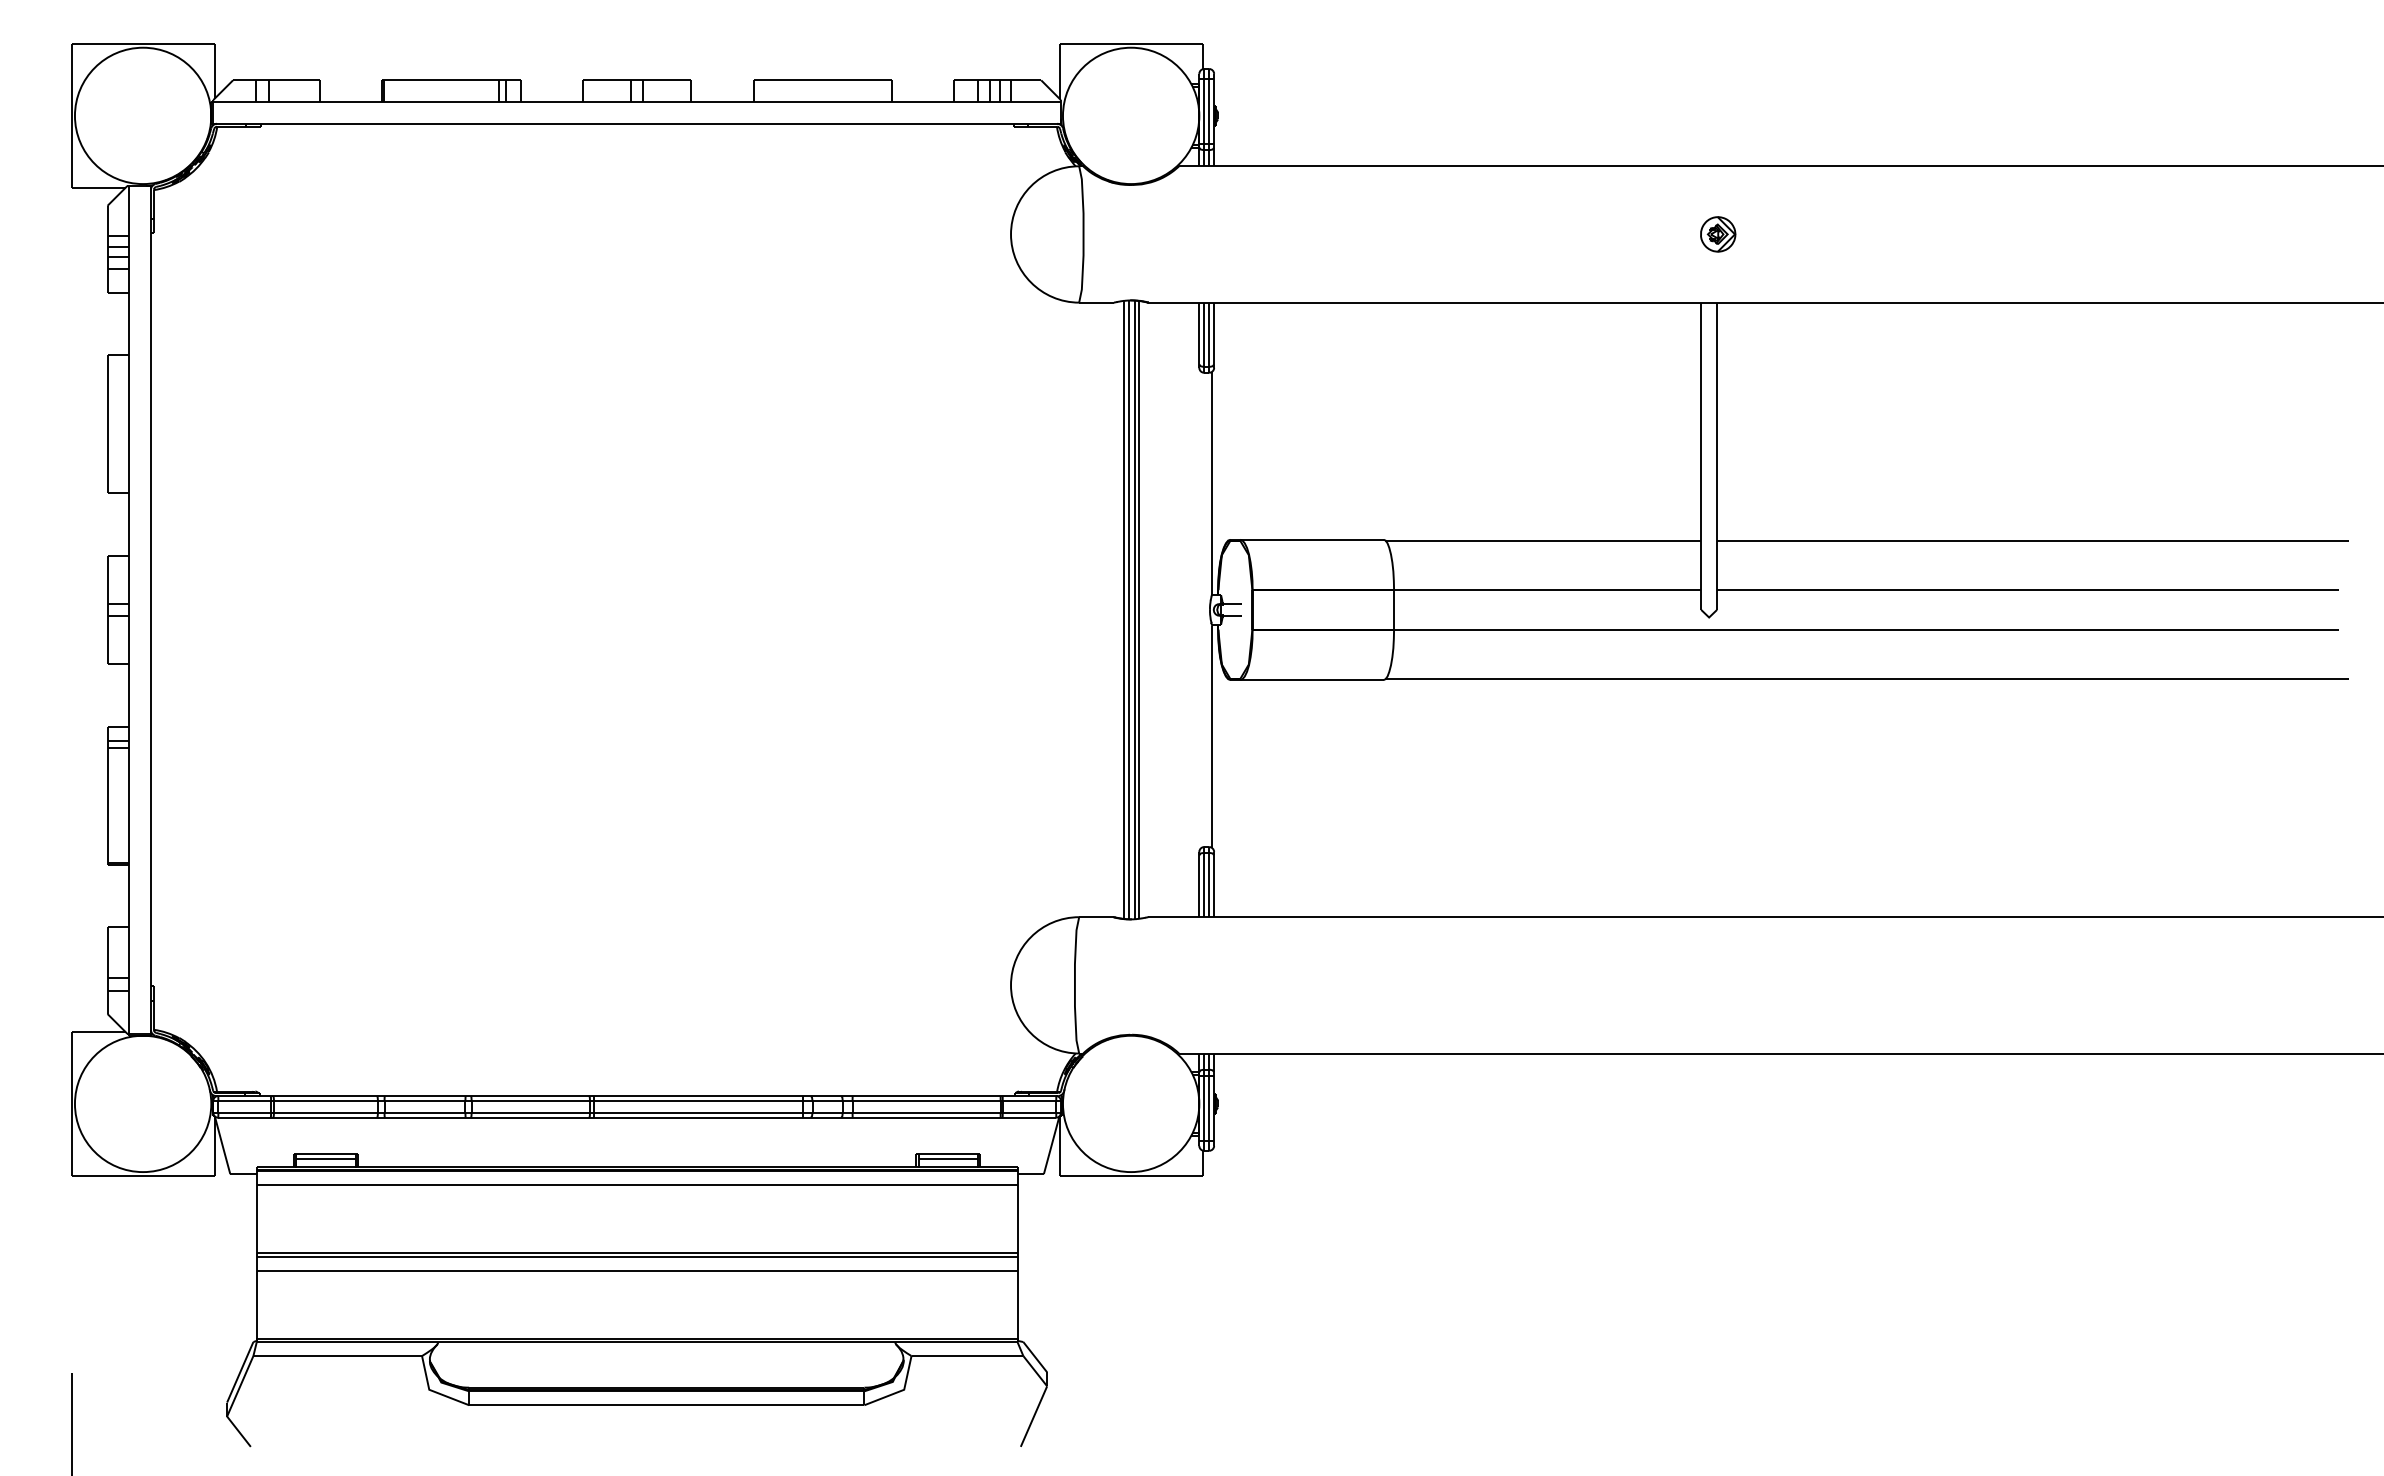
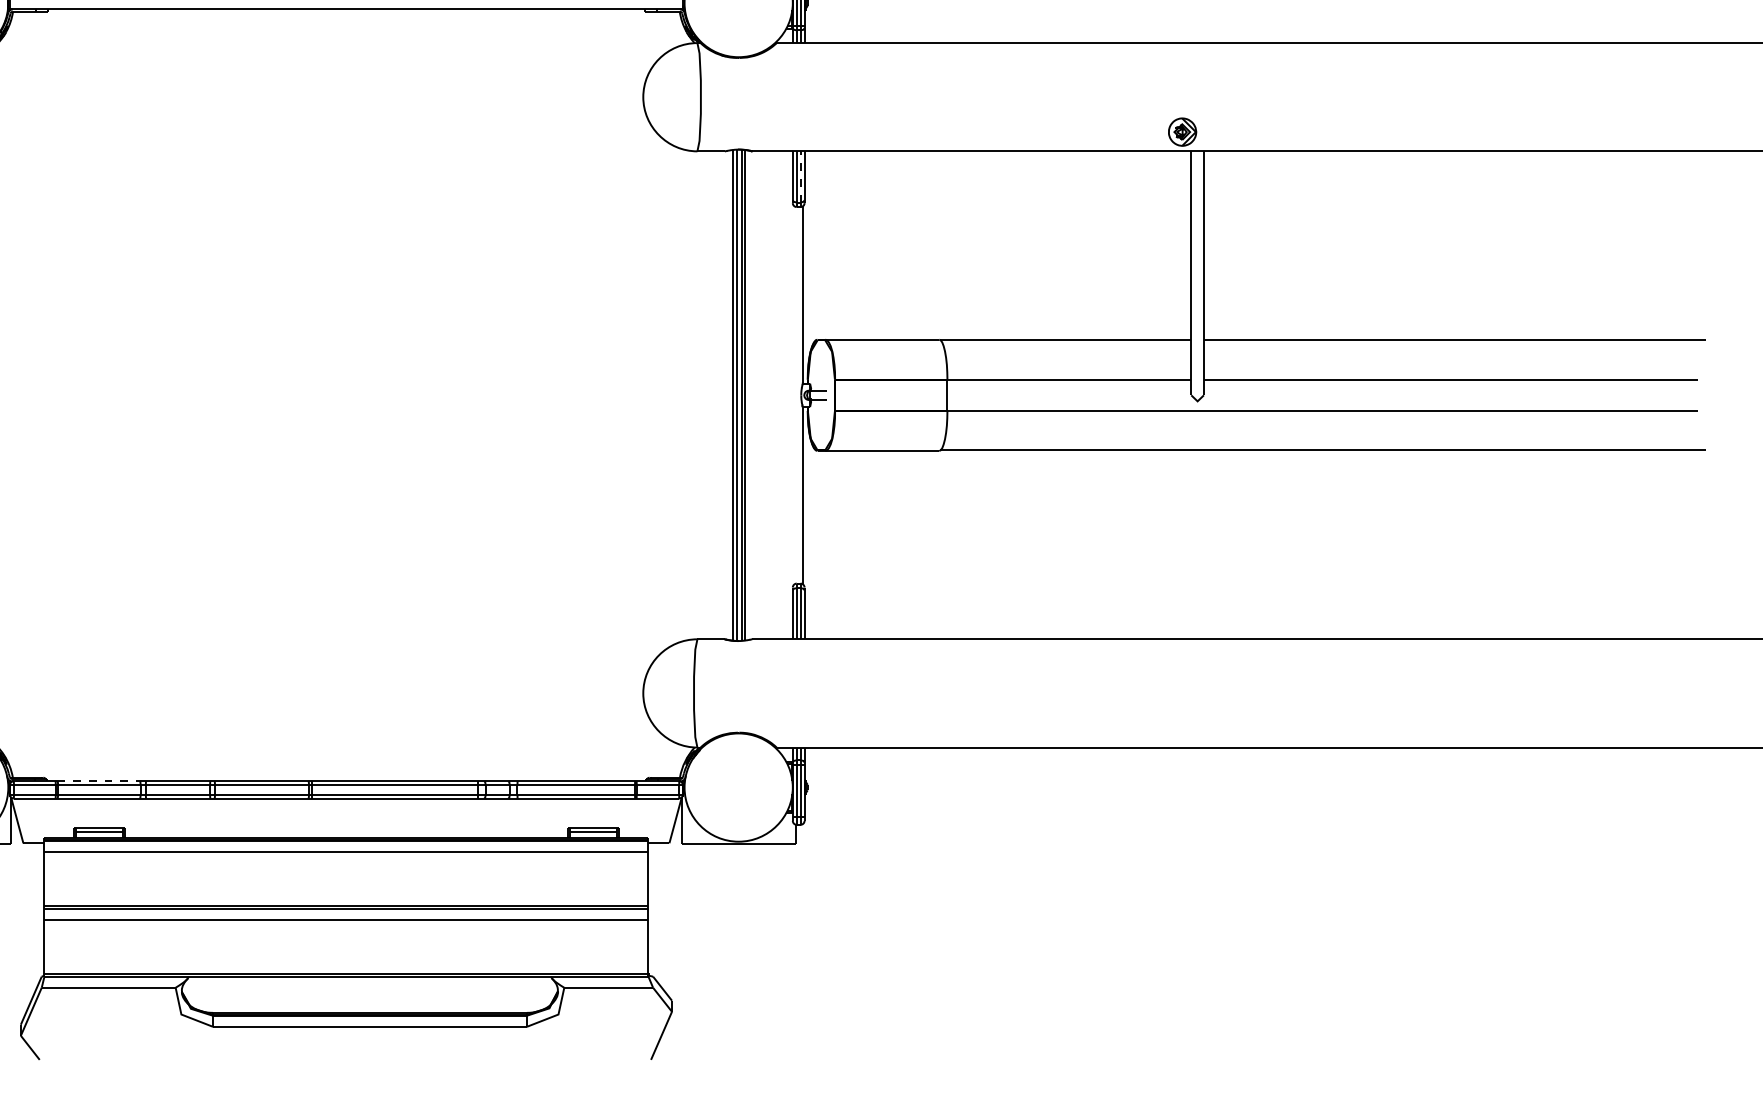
part: (1718, 234) -> (1182, 132), moved
line: (1209, 334) -> (800, 176), solid -> dashed
line: (325, 1096) -> (99, 781), solid -> dashed

